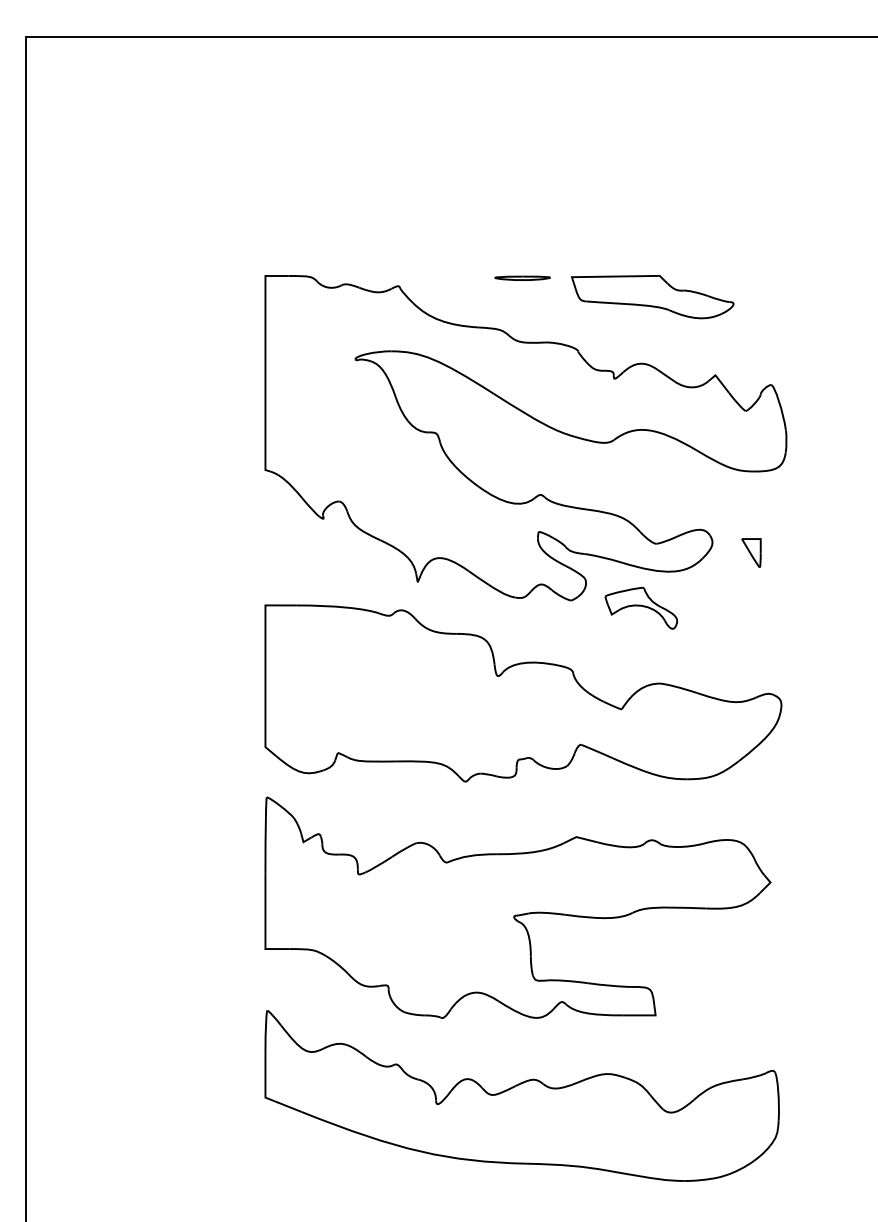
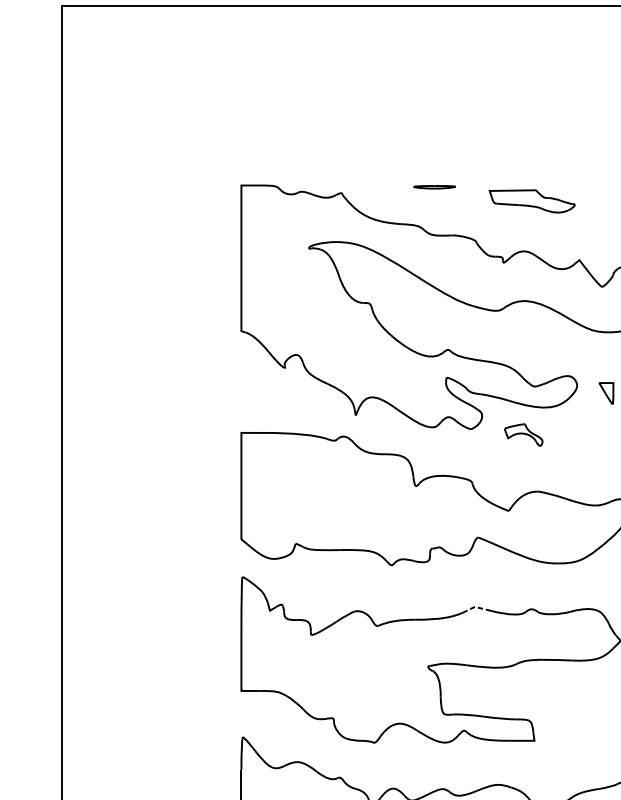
part: (652, 297) -> (532, 201), size x0.7
part: (641, 607) -> (523, 434), size x0.7
line: (579, 837) -> (477, 607), solid -> dashed

